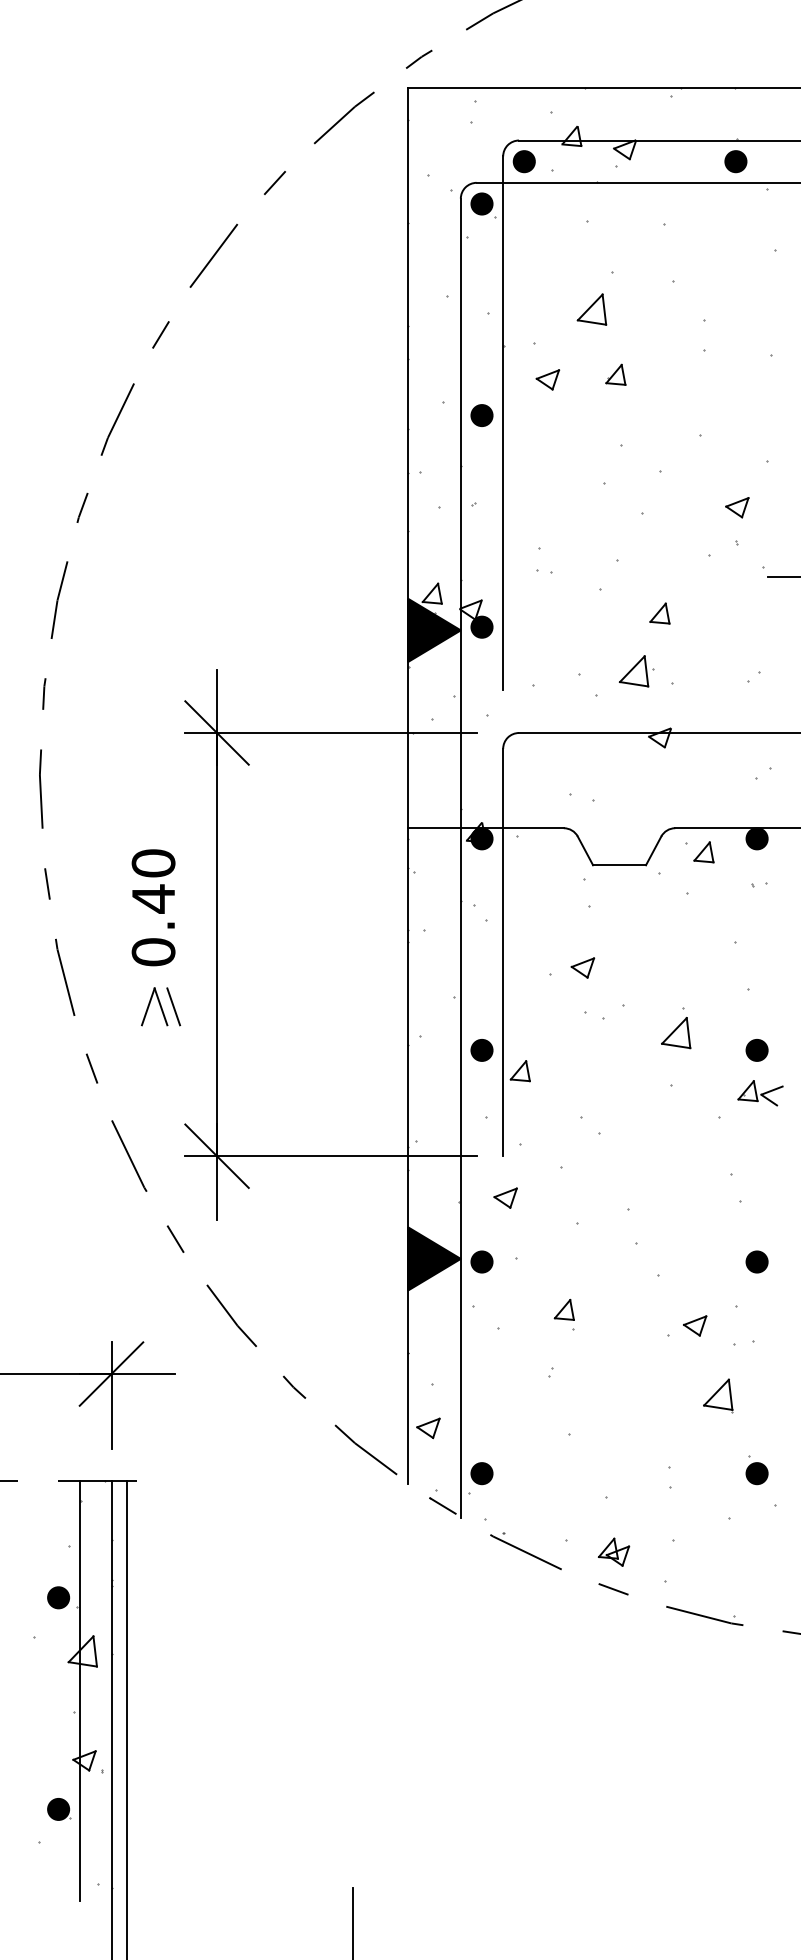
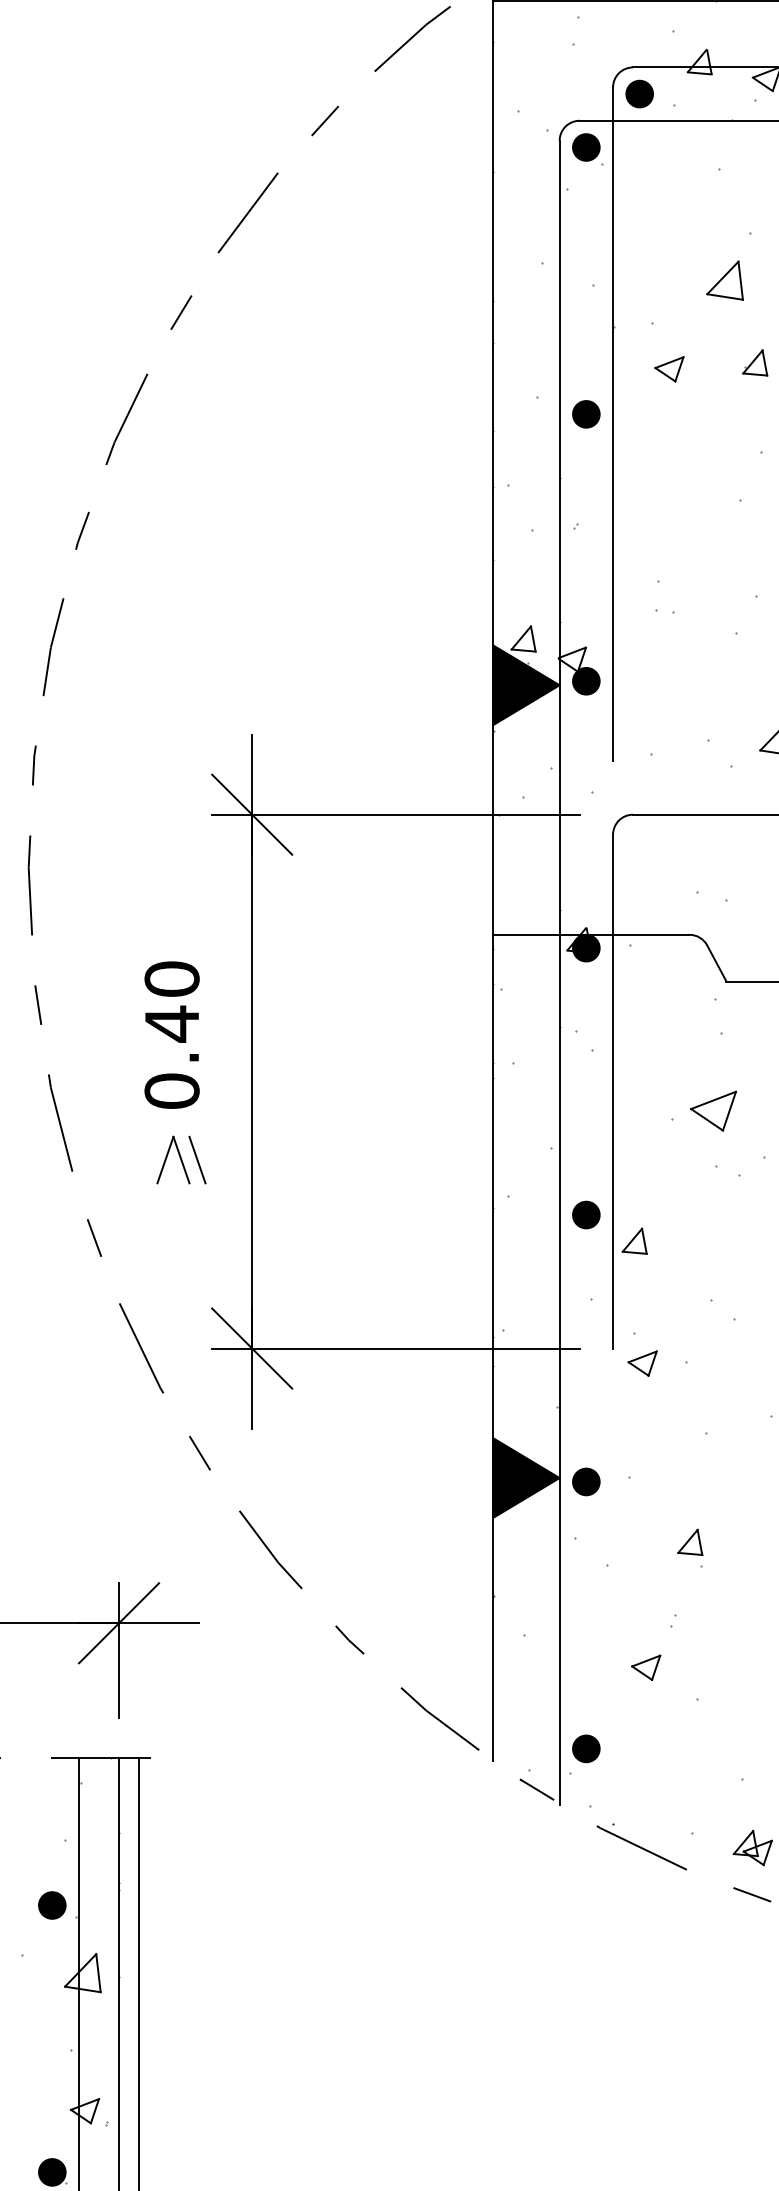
part: (582, 967) -> (713, 1110), size x1.6
part: (505, 1197) -> (642, 1362), moved
part: (428, 1428) -> (646, 1667), moved

